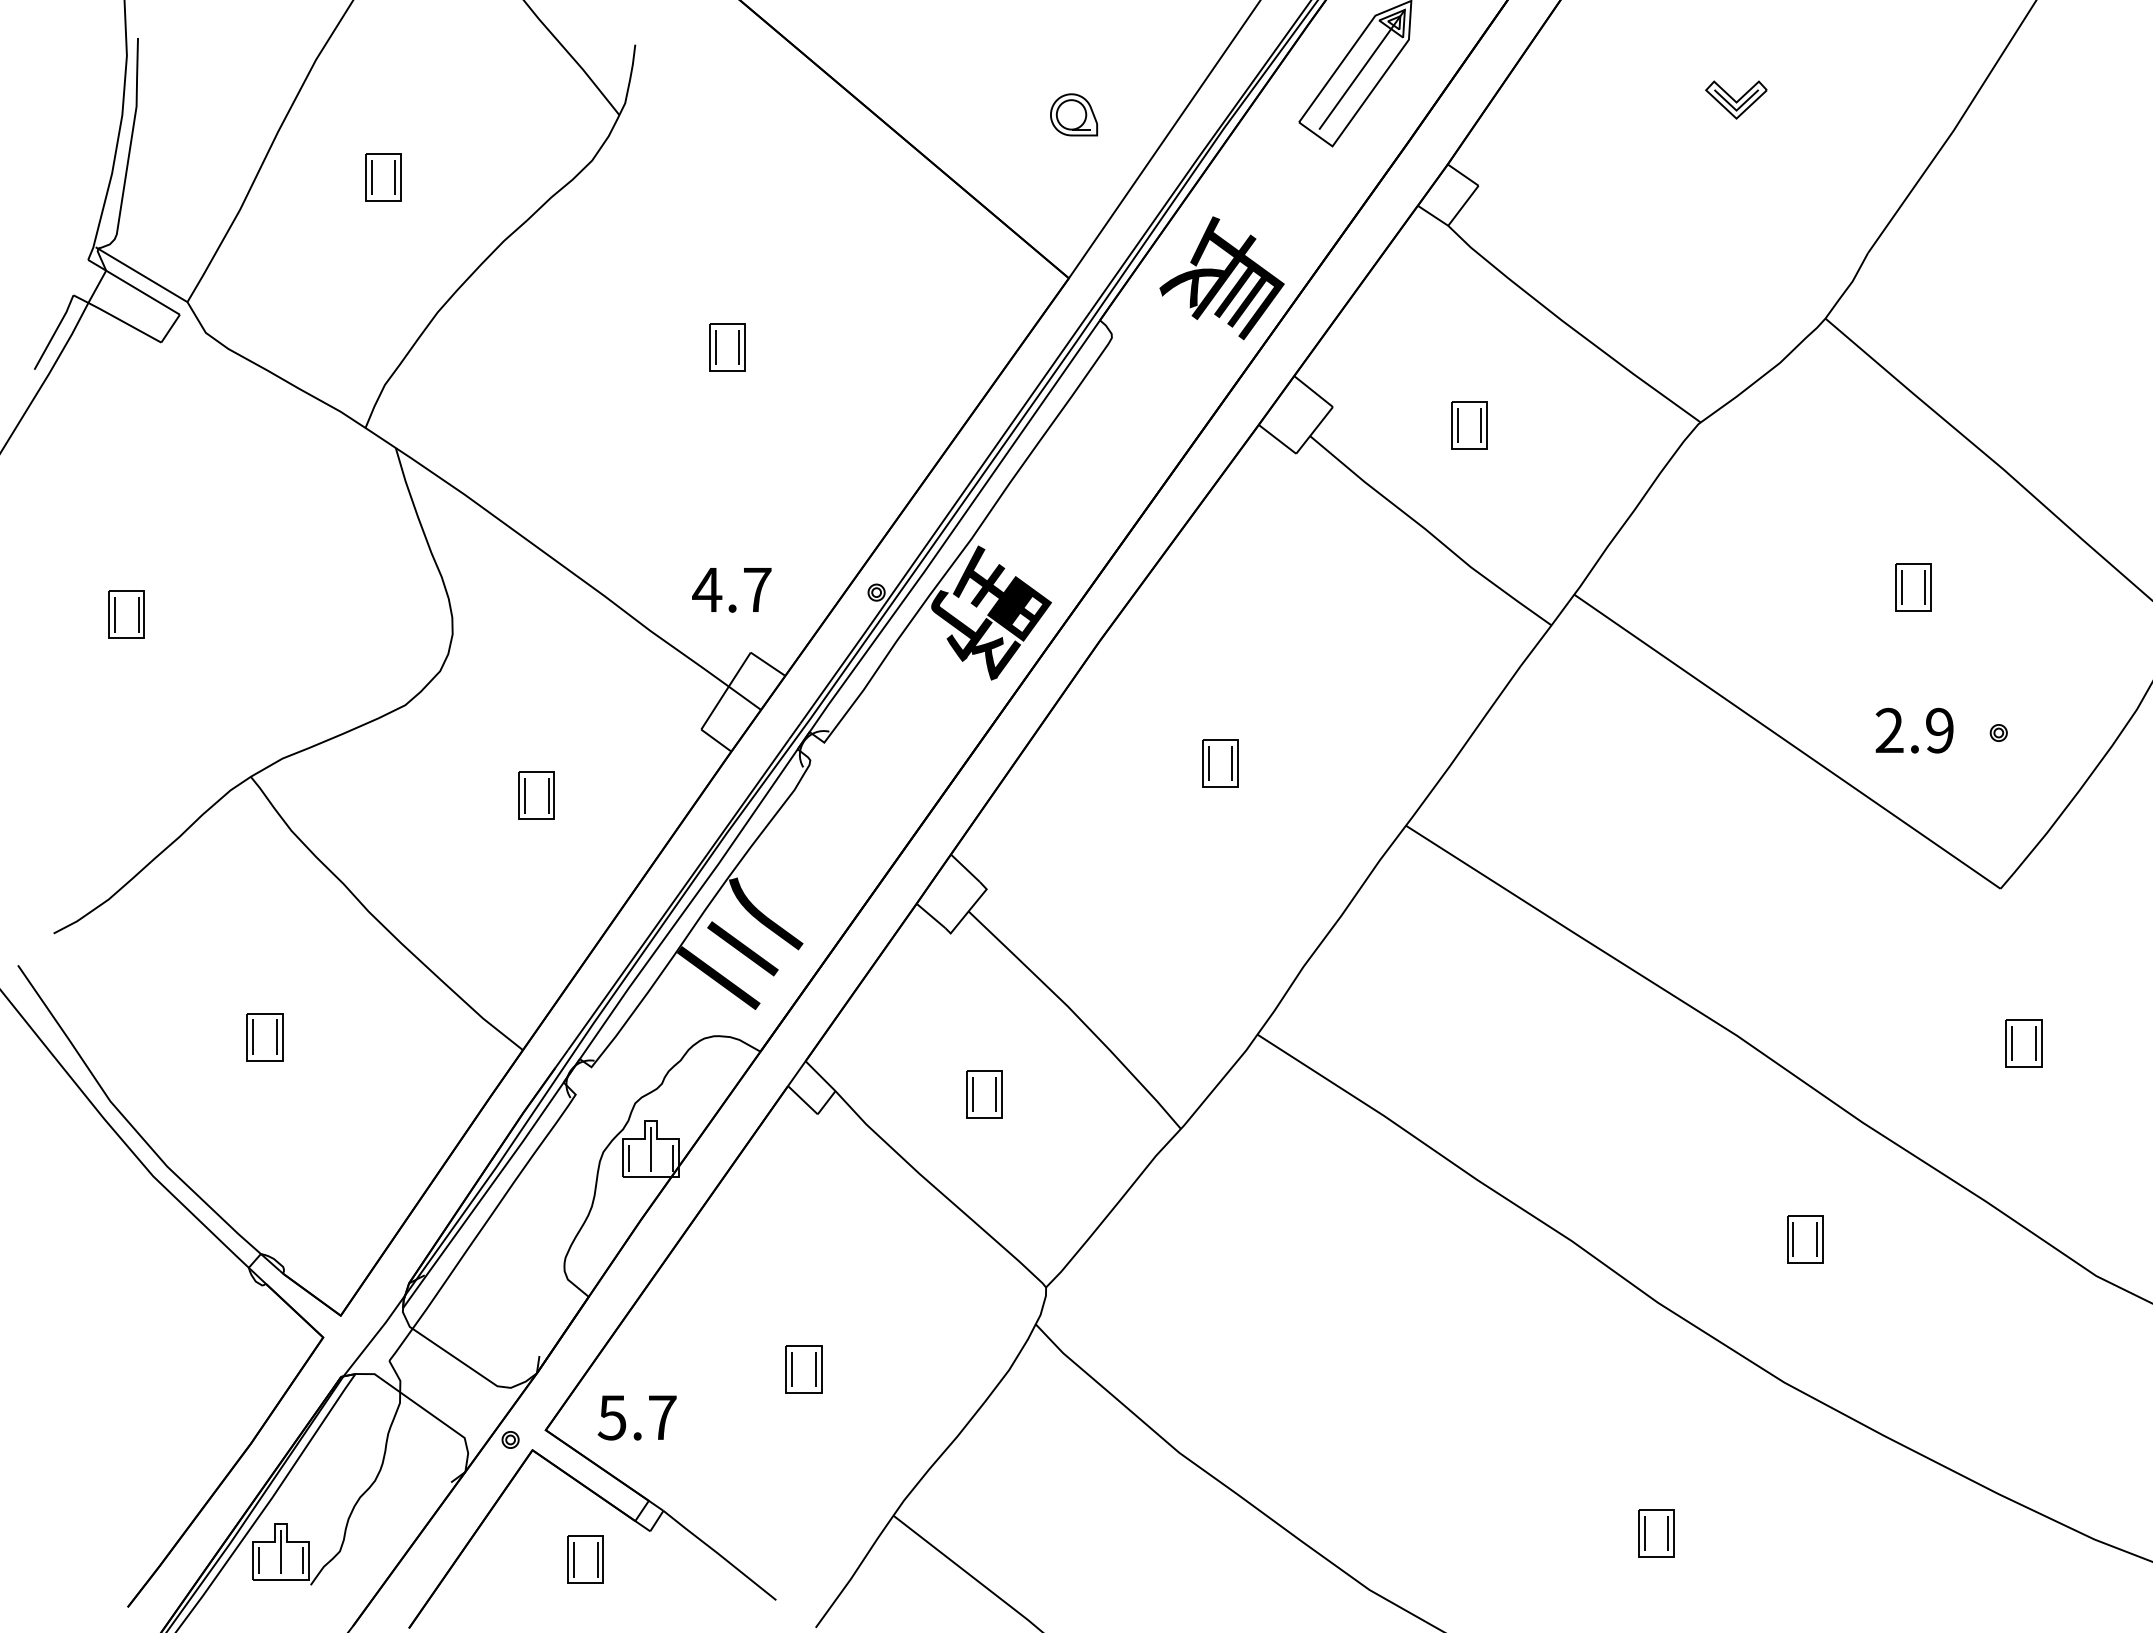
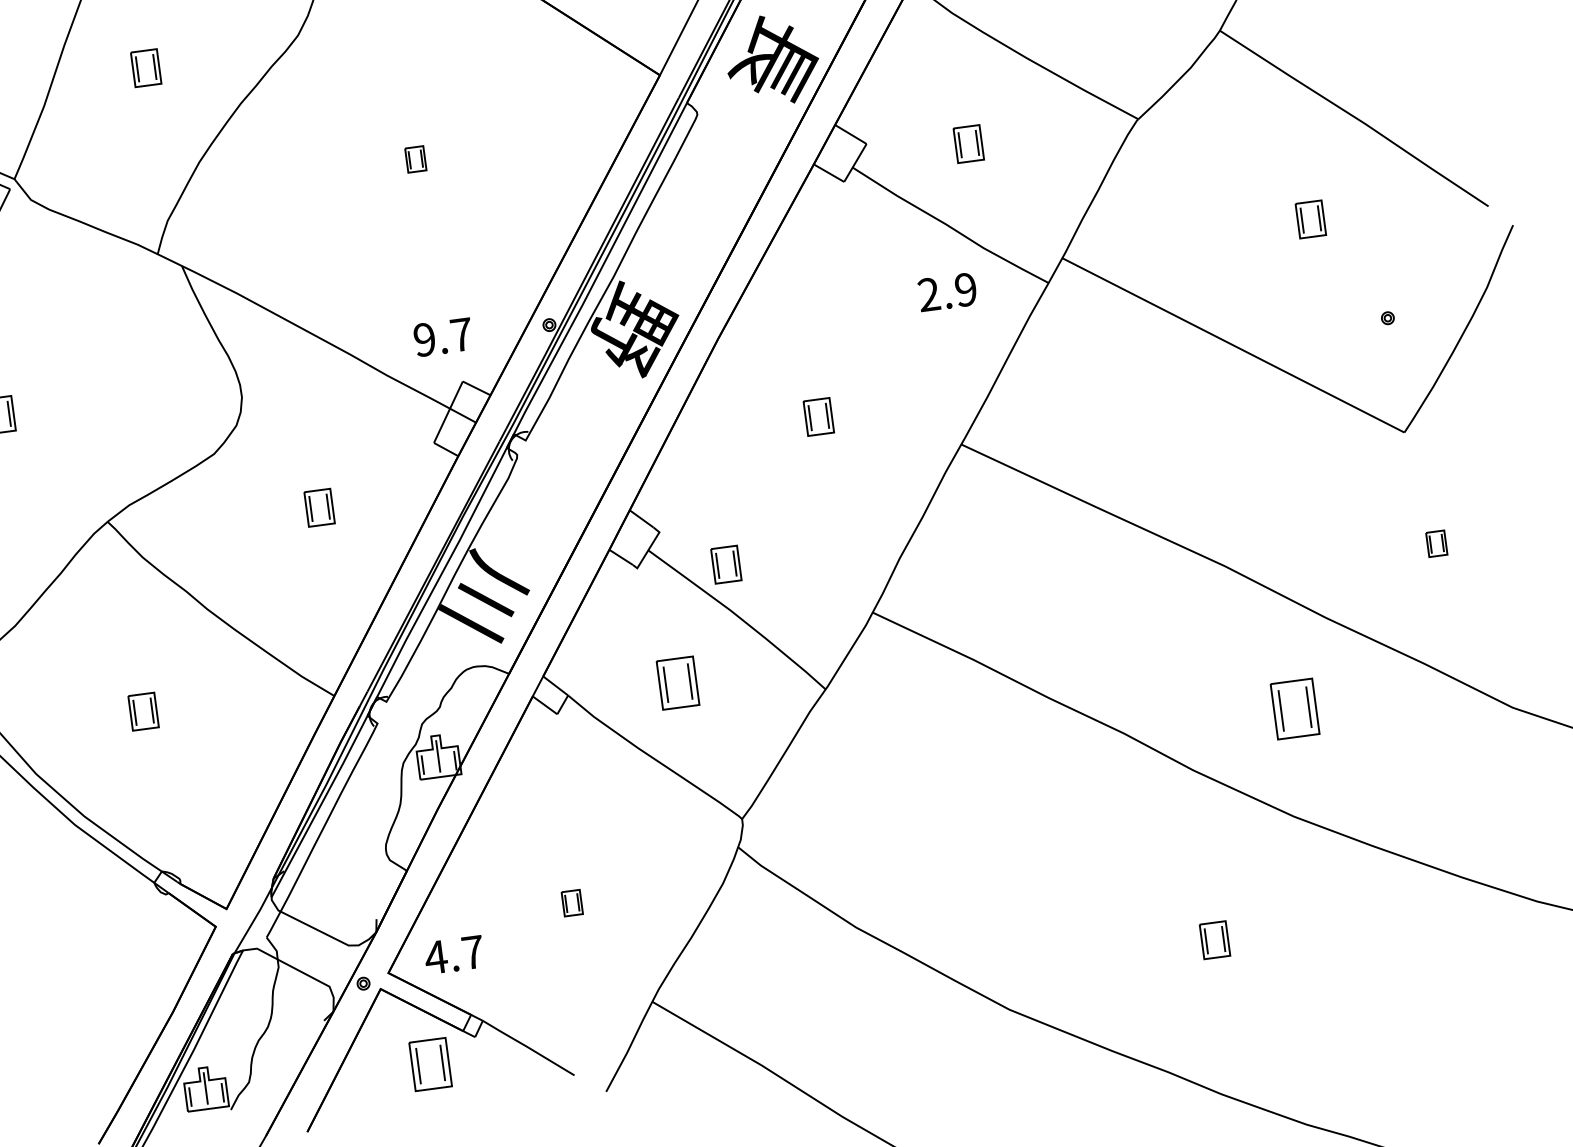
part: (727, 347) -> (415, 159), size x0.7
text: (707, 589) -> (424, 339), 4.7 -> 9.7
text: (1914, 730) -> (947, 292), moved
part: (1070, 944) -> (726, 564), added
part: (2023, 1043) -> (1436, 543), size x0.7
part: (984, 1094) -> (677, 683), size x1.4
part: (1805, 1239) -> (1295, 709), size x1.6
part: (803, 1369) -> (571, 903), size x0.7
text: (612, 1417) -> (436, 957), 5.7 -> 4.7
part: (585, 1559) -> (430, 1064), size x1.4

